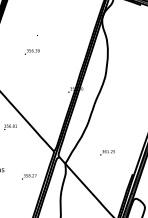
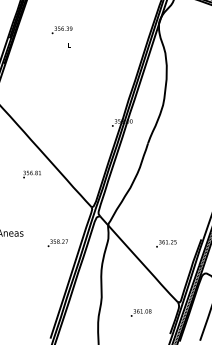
text: (31, 52) -> (61, 30), moved
text: (107, 152) -> (166, 243), moved

